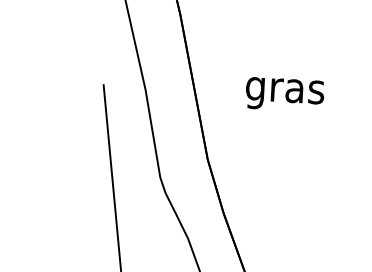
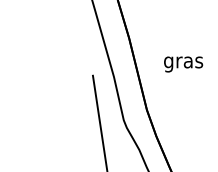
text: (284, 94) -> (183, 64), moved

